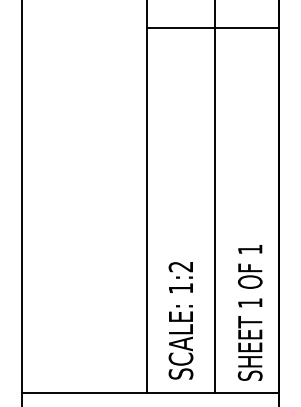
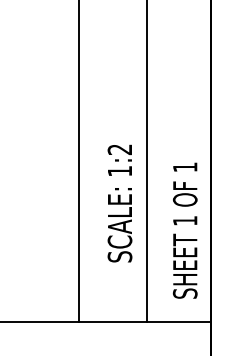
text: (250, 312) -> (185, 230), moved
text: (180, 320) -> (119, 203), moved

